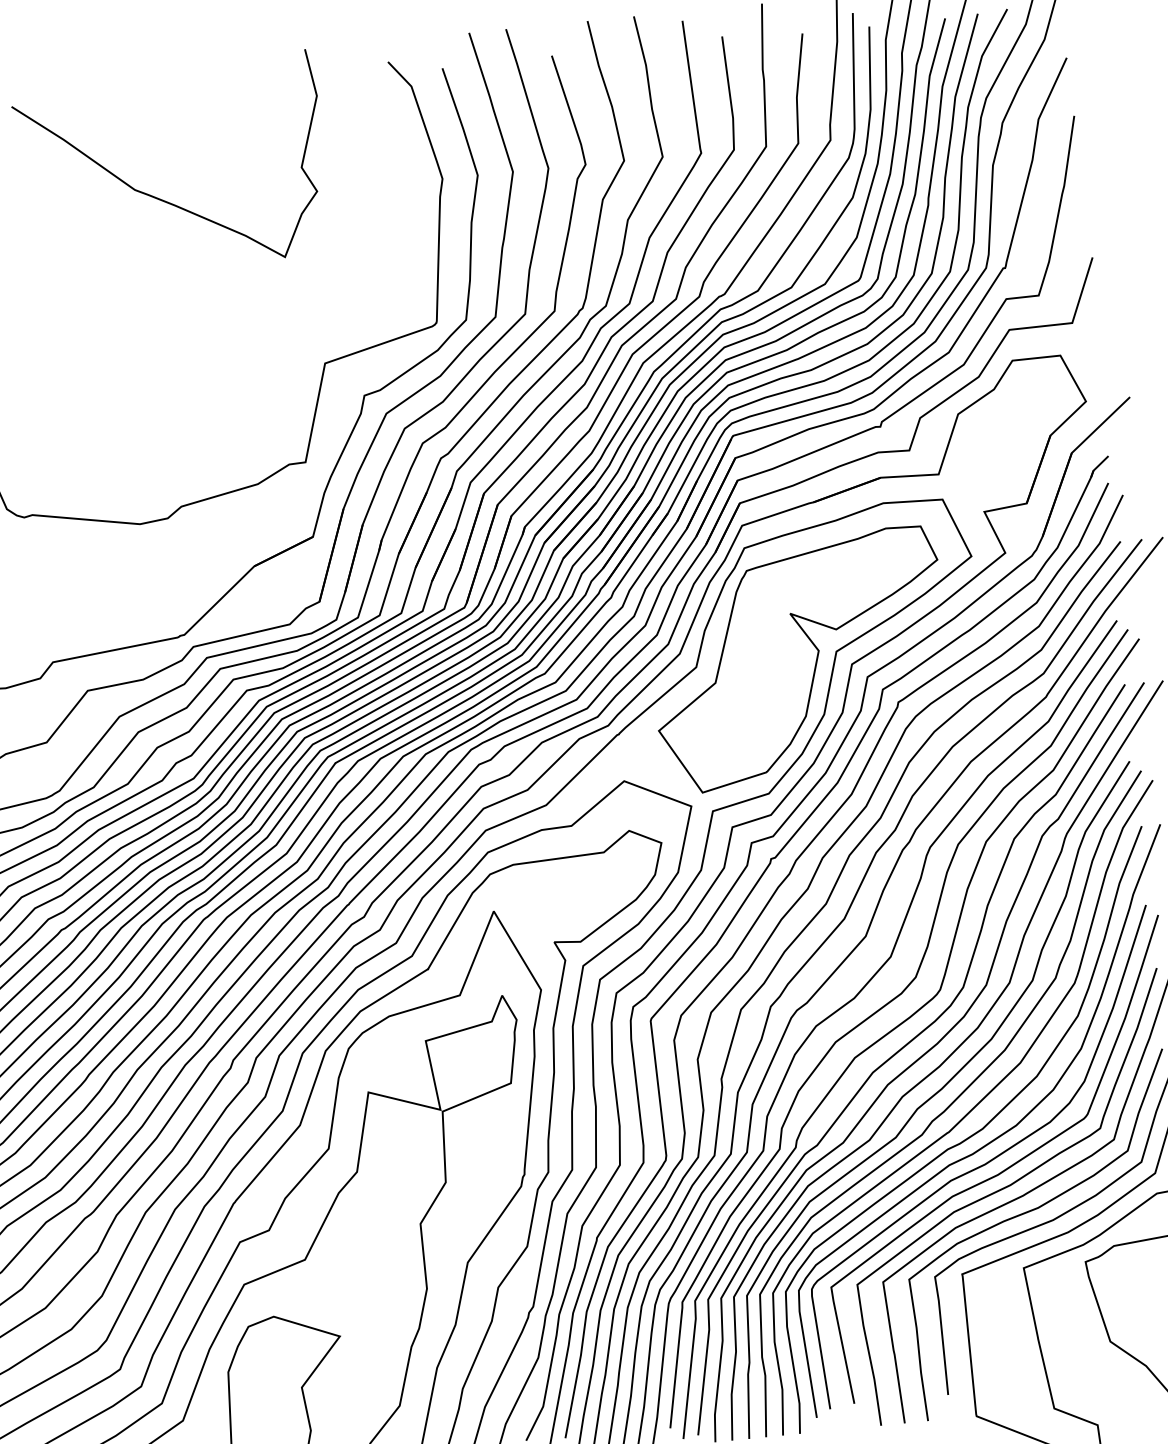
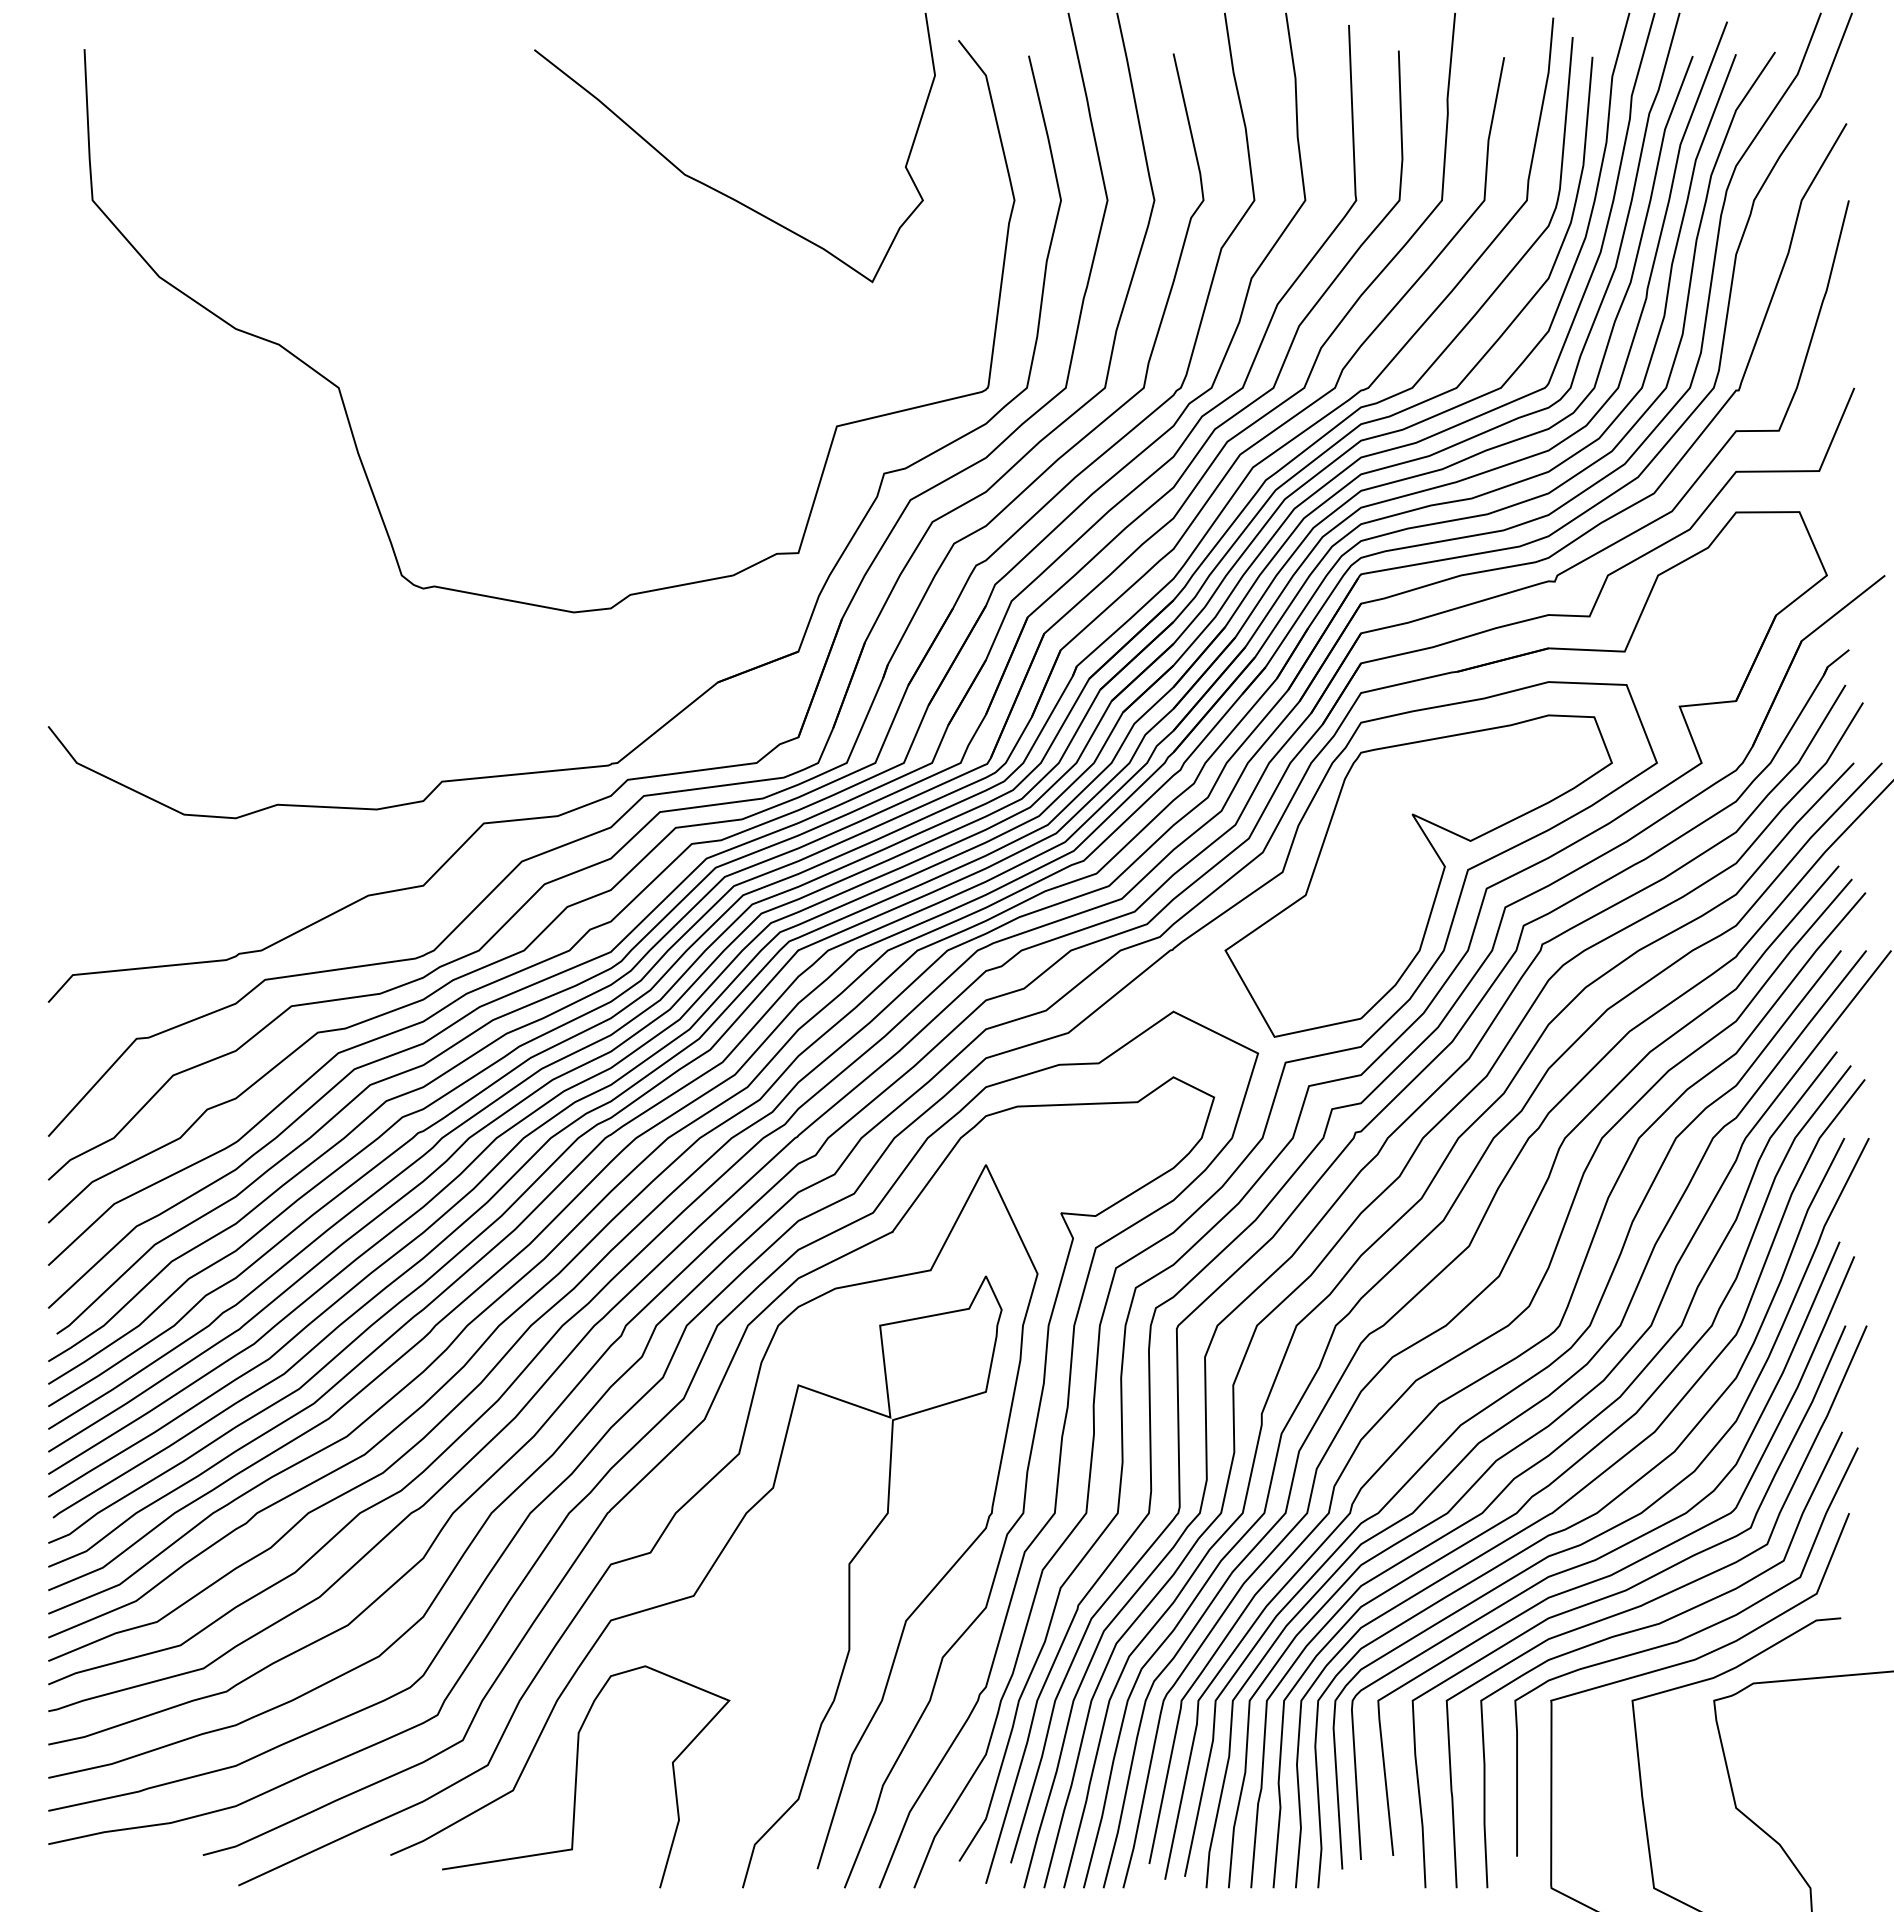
curve: (154, 196) -> (709, 185), moved

